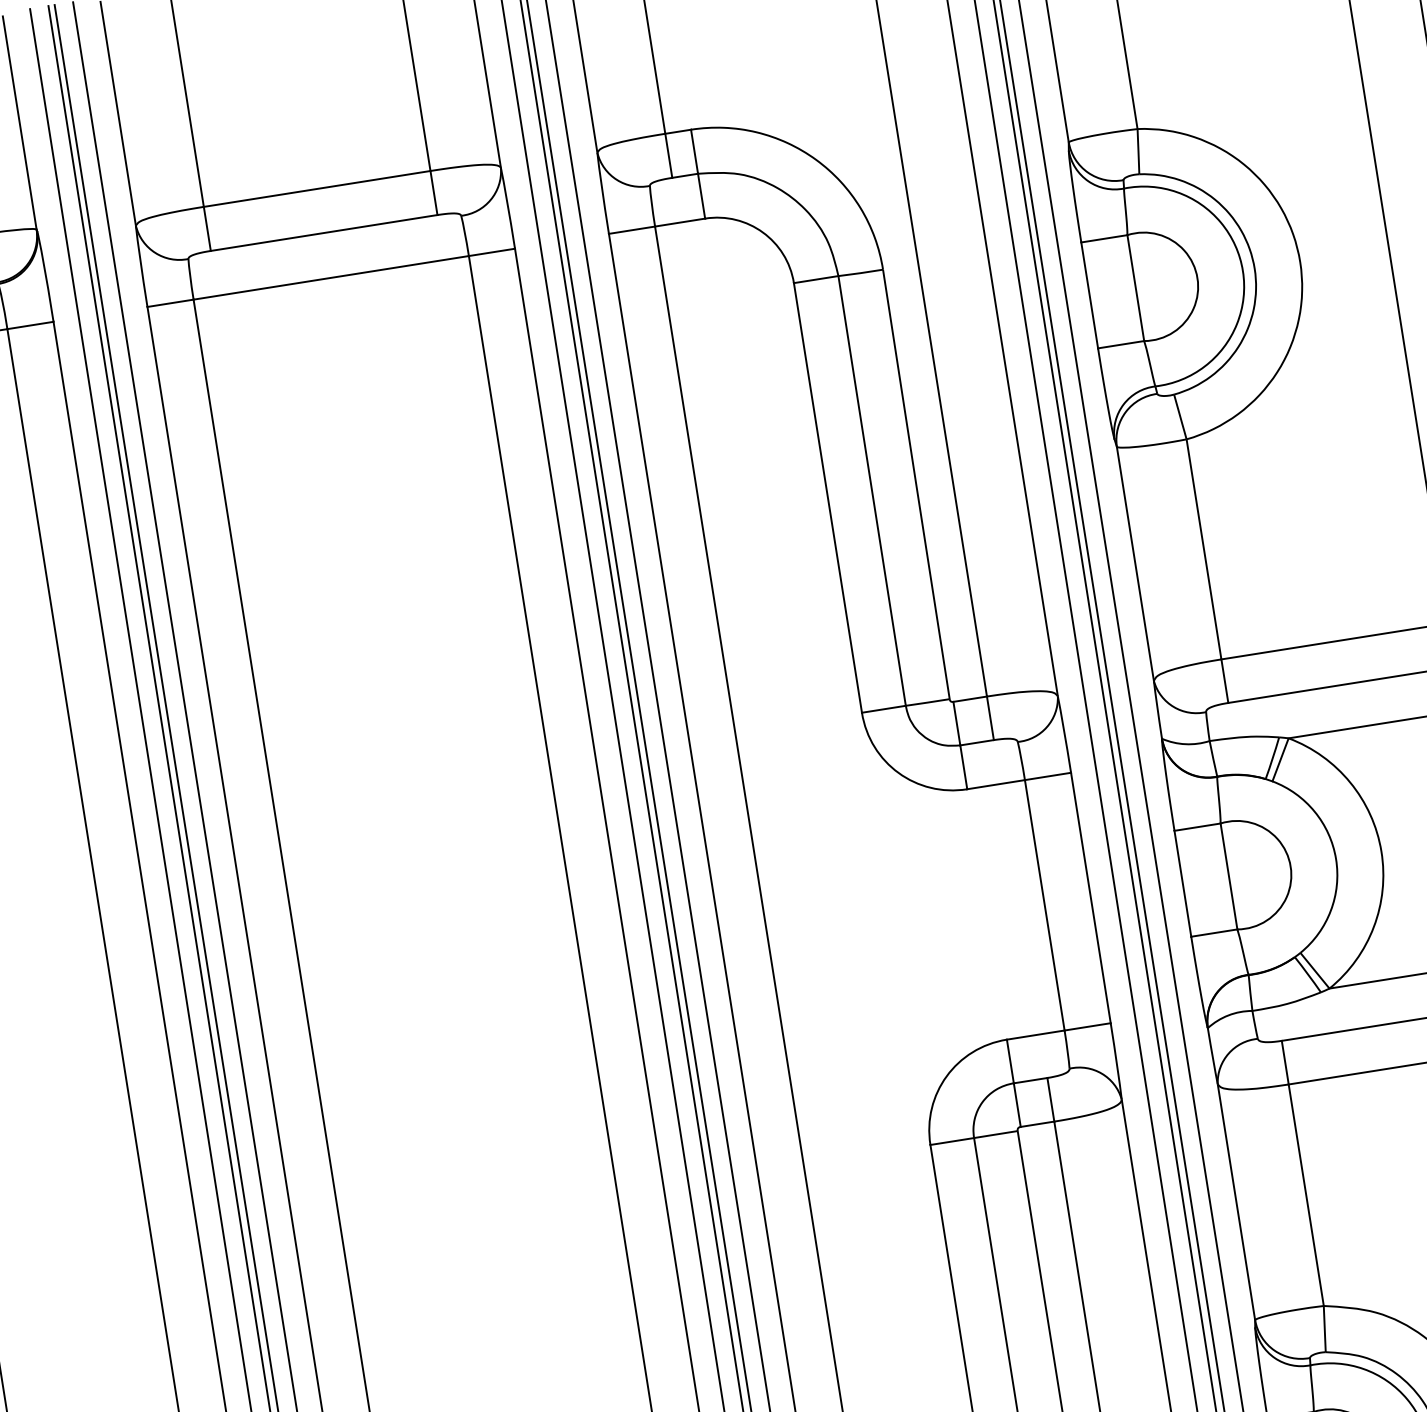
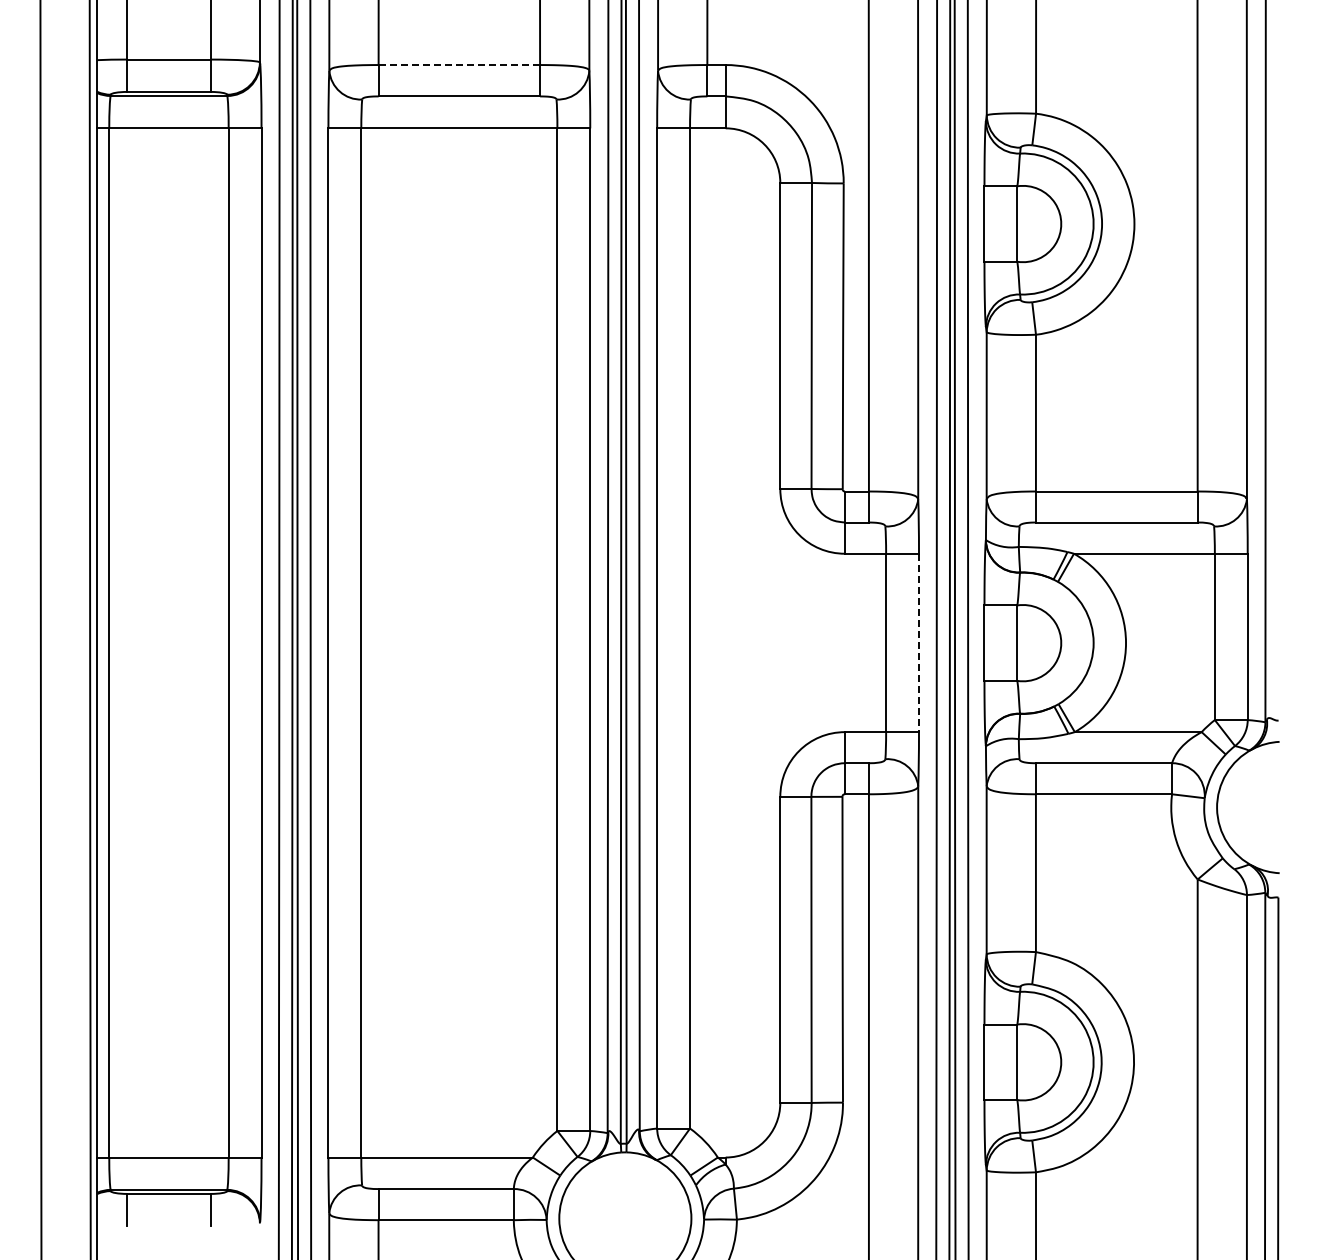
line: (317, 189) -> (459, 65), solid -> dashed
line: (1091, 898) -> (919, 643), solid -> dashed

